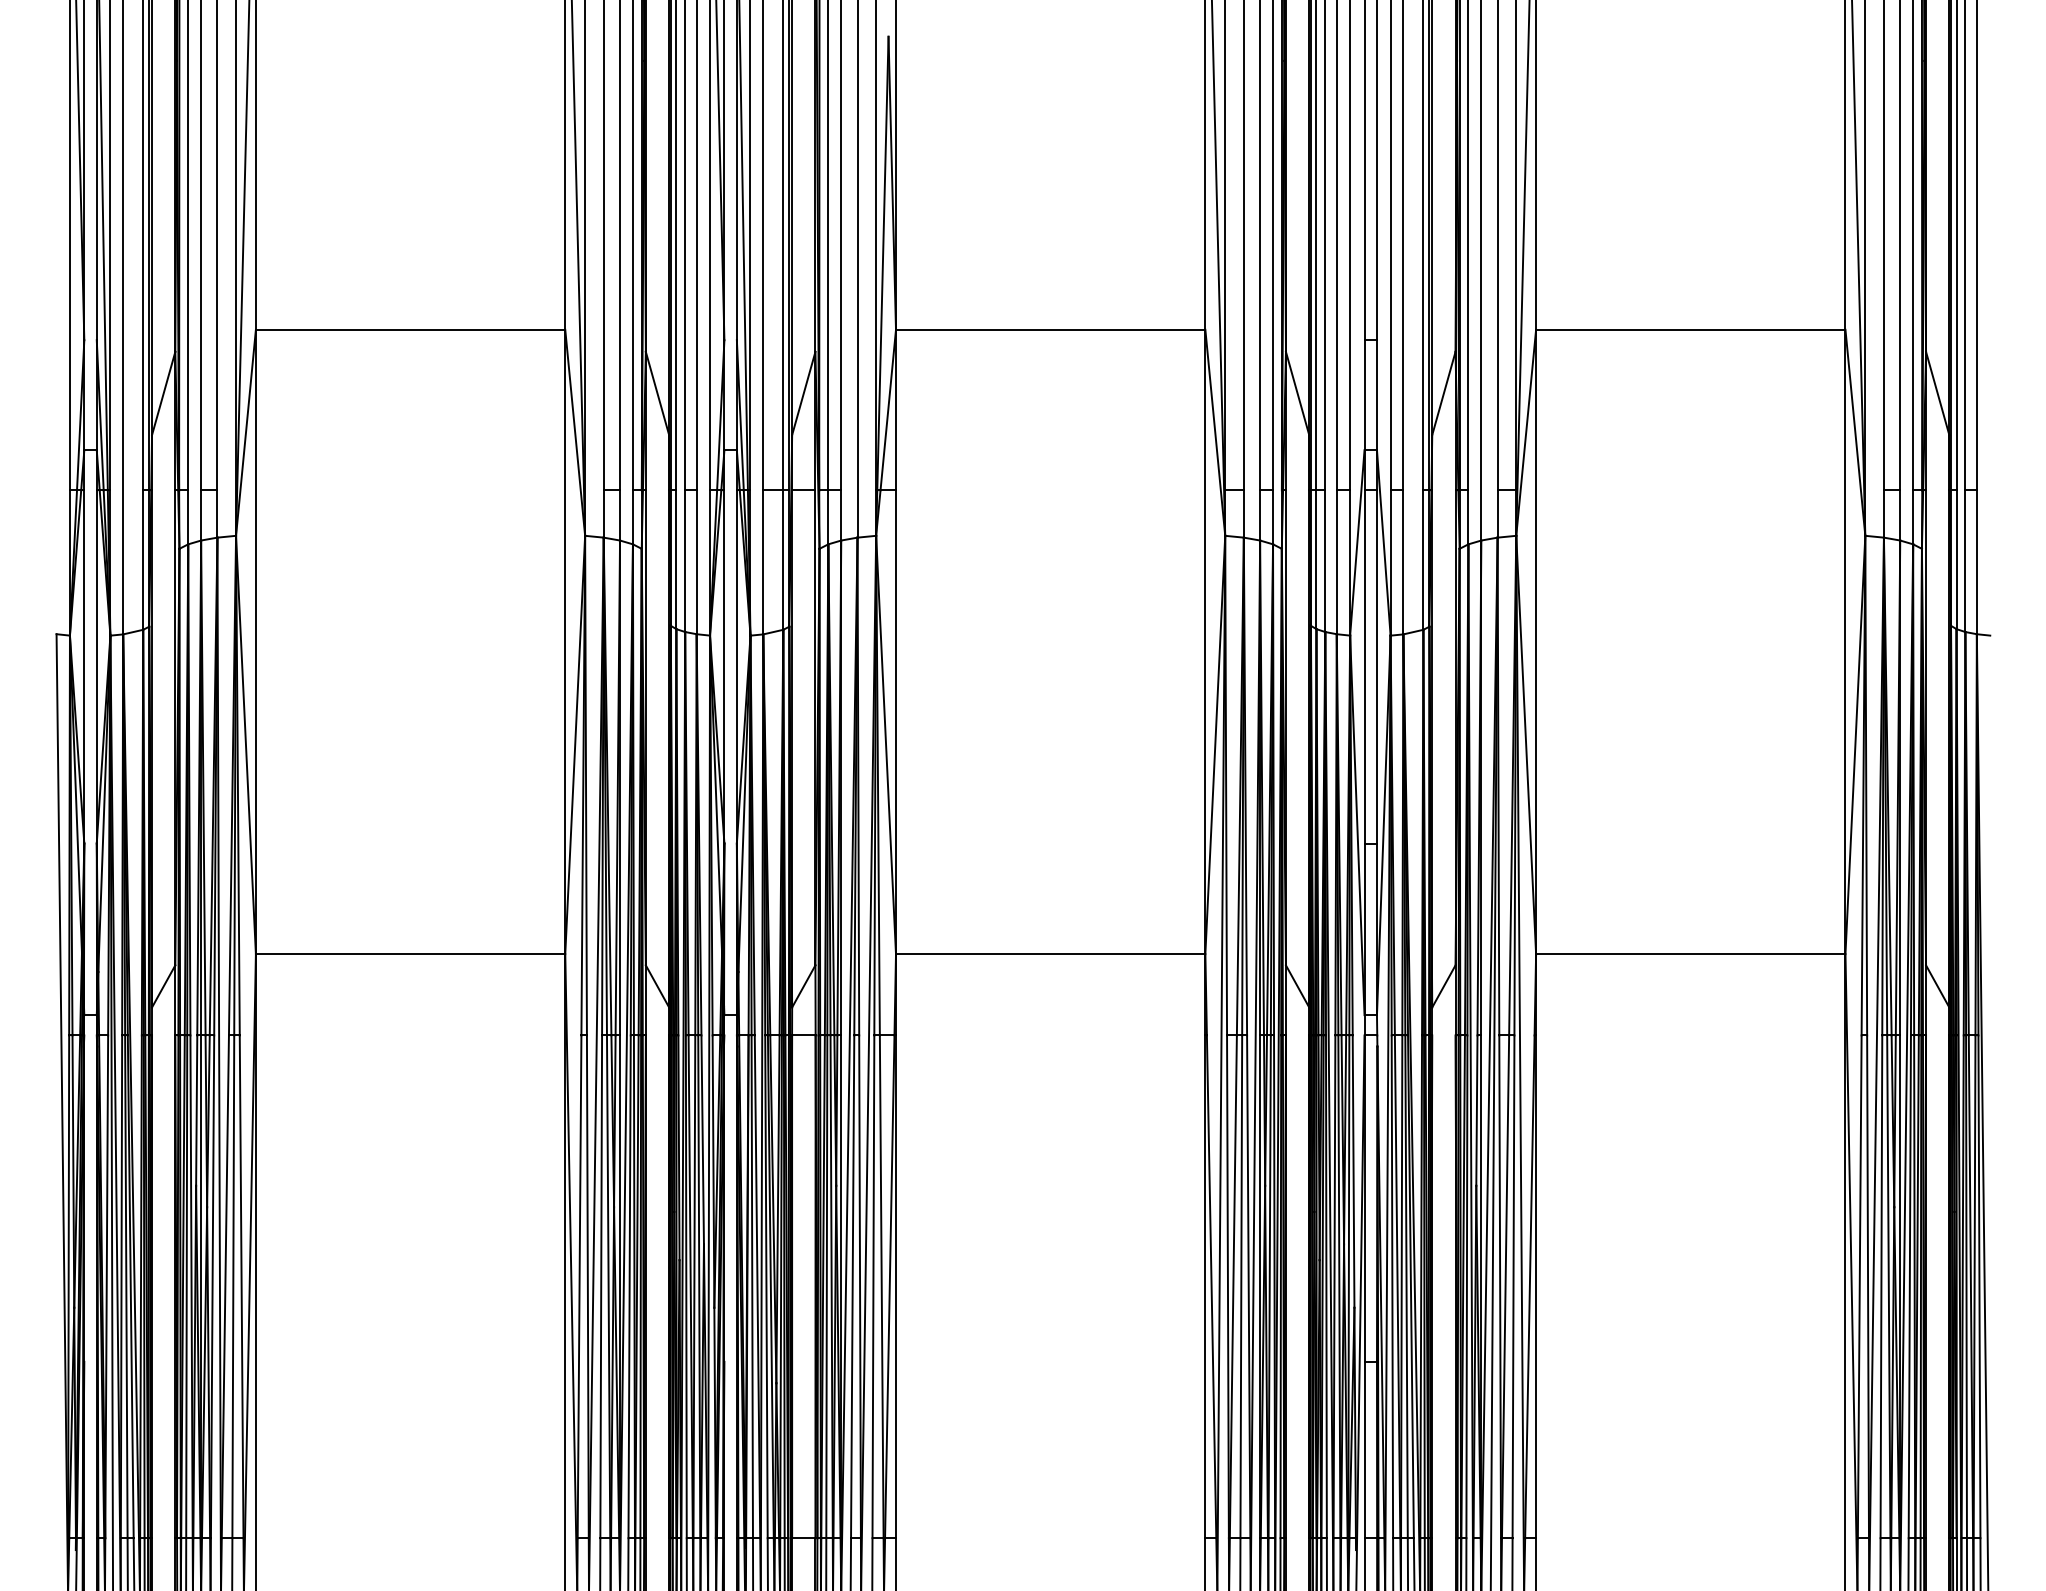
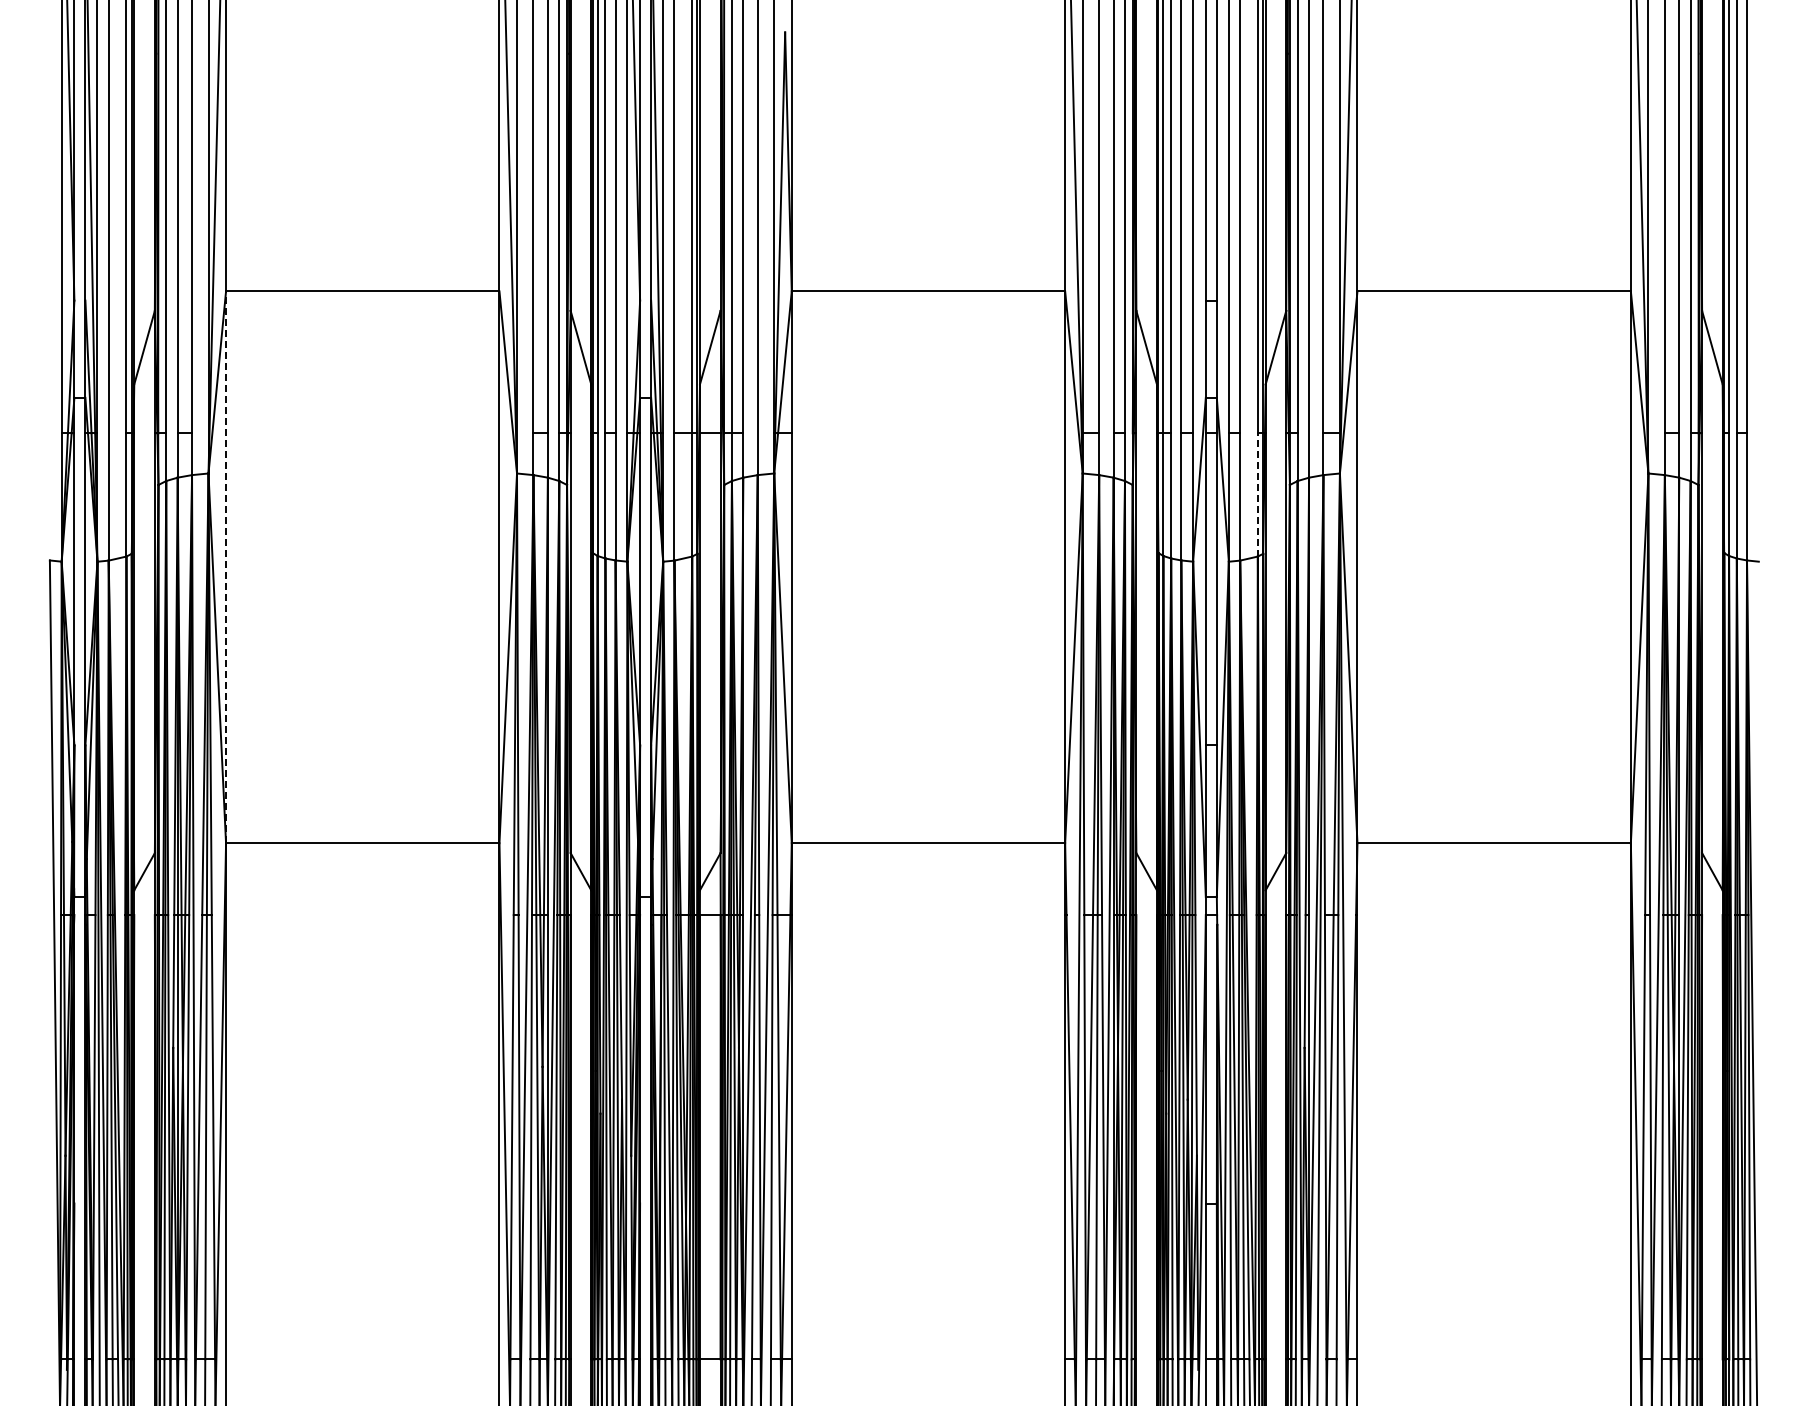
line: (1422, 559) -> (1257, 494), solid -> dashed
line: (256, 642) -> (226, 567), solid -> dashed

